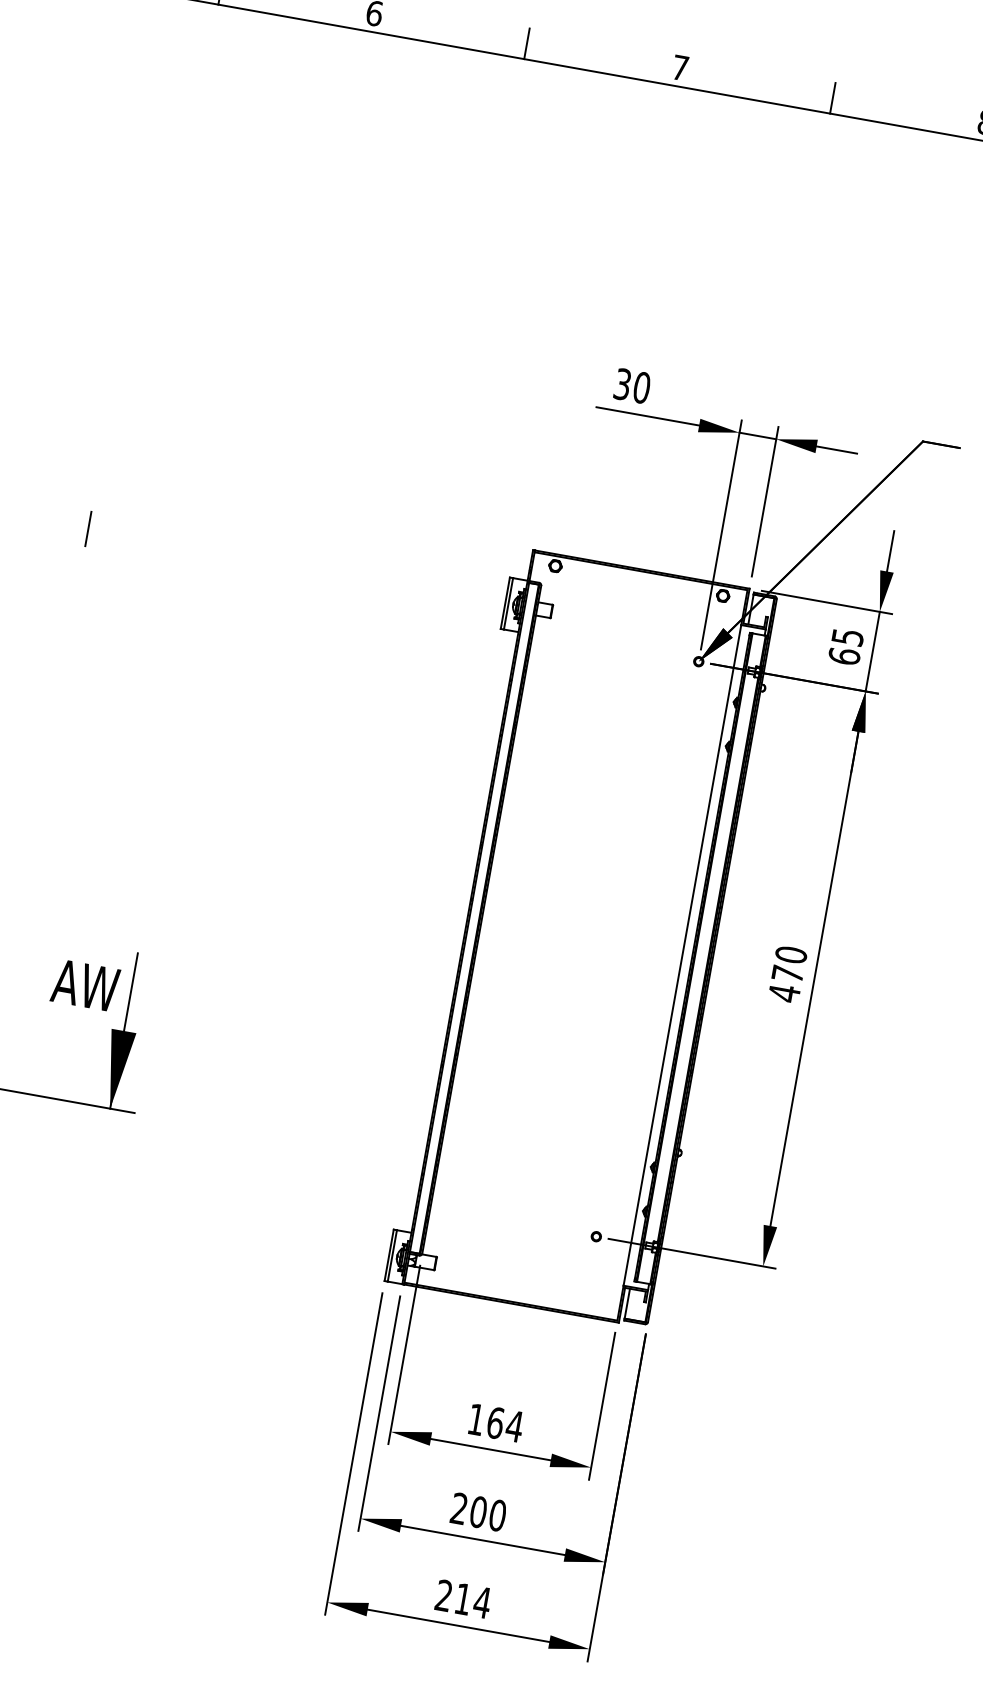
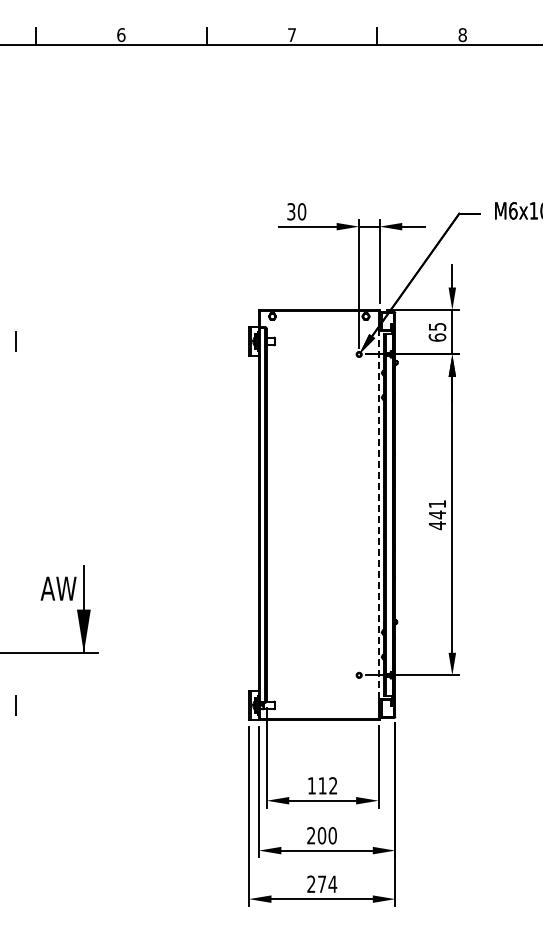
line: (682, 954) -> (378, 514), solid -> dashed
text: (789, 964) -> (437, 509), 470 -> 441
text: (504, 1423) -> (327, 785), 164 -> 112
text: (462, 1597) -> (321, 883), 214 -> 274

